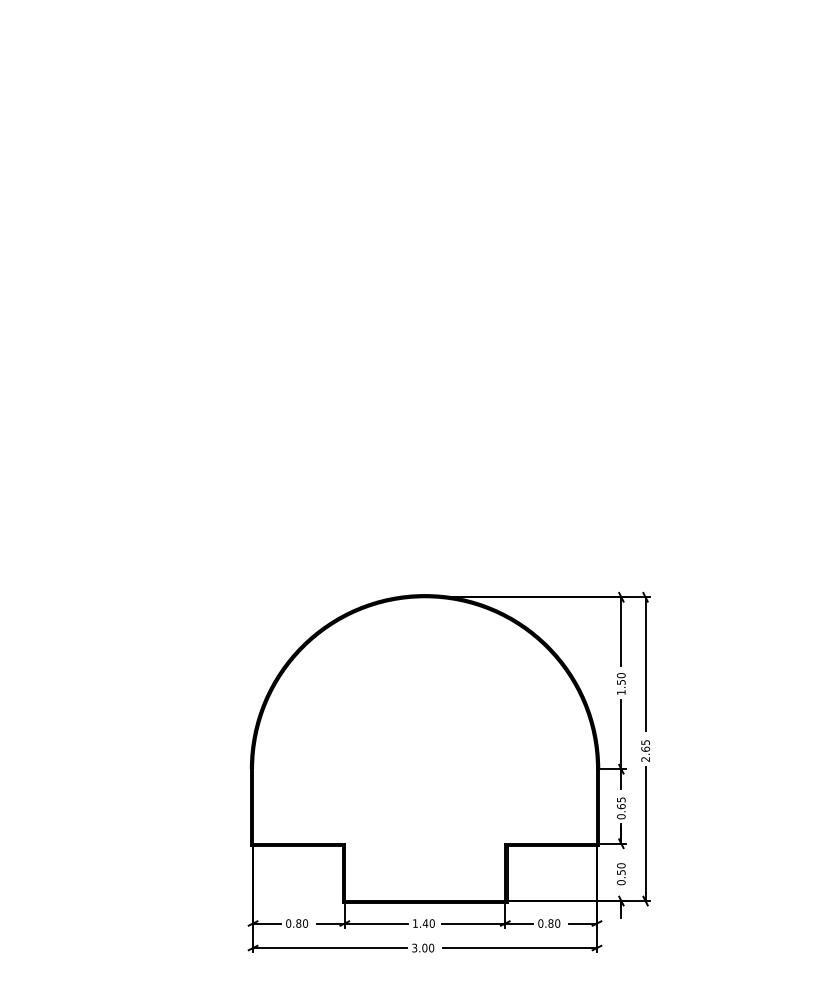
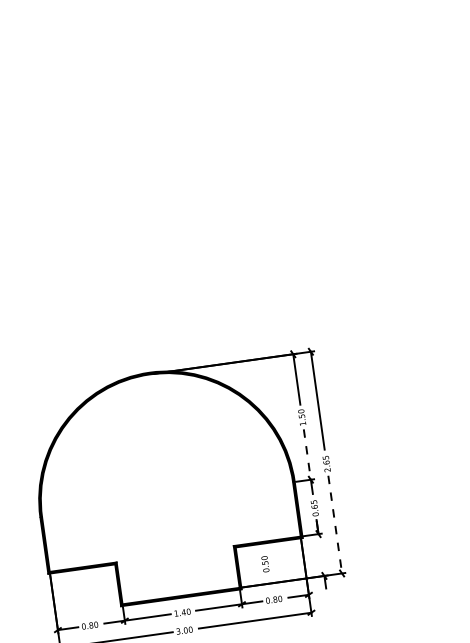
line: (621, 734) -> (307, 454), solid -> dashed
line: (645, 834) -> (335, 524), solid -> dashed
text: (621, 874) -> (265, 564), moved

